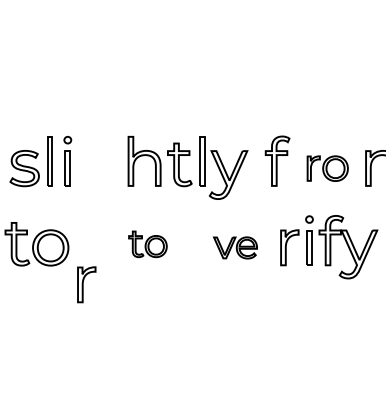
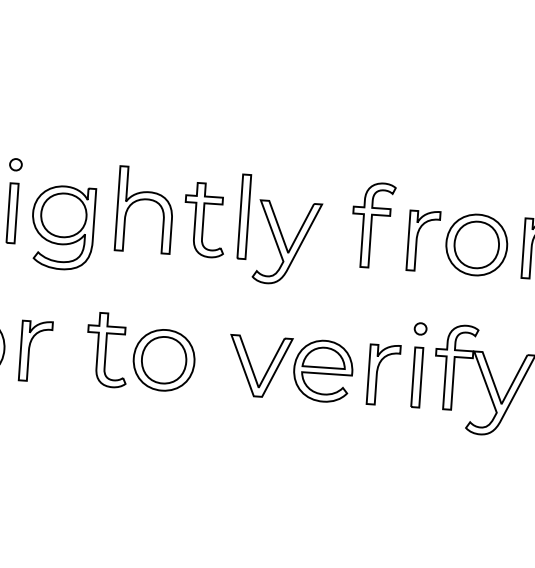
part: (327, 168) -> (457, 243), size x1.43
part: (97, 174) -> (62, 227), added
part: (147, 244) -> (140, 352), size x1.67
part: (235, 247) -> (290, 368), size x1.67
part: (86, 284) -> (35, 350), moved

